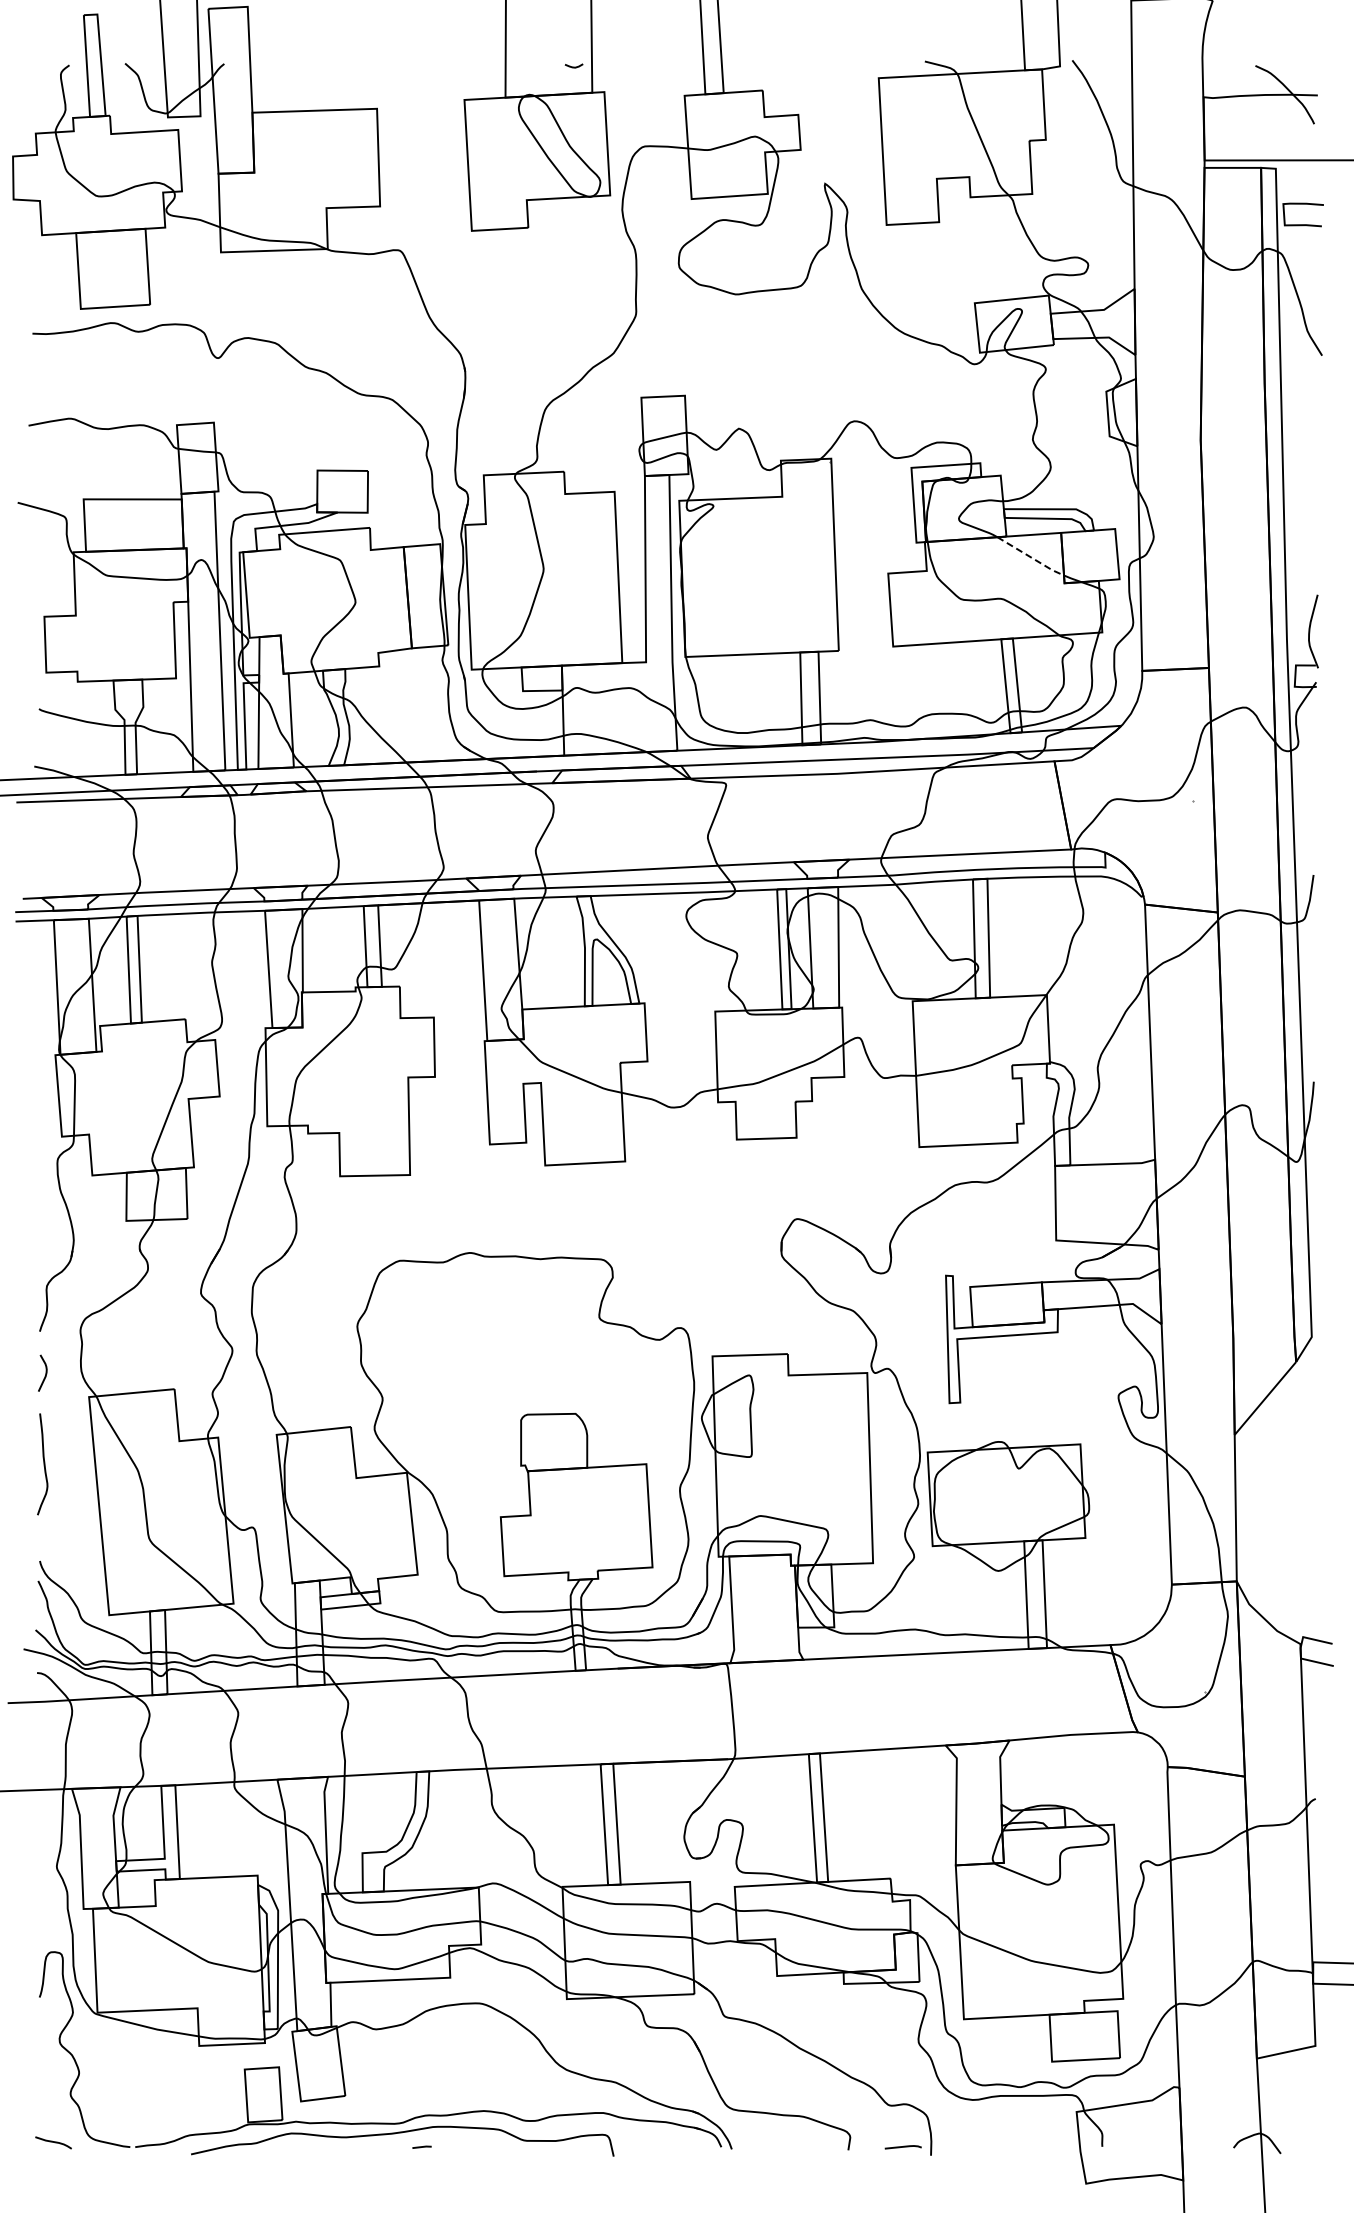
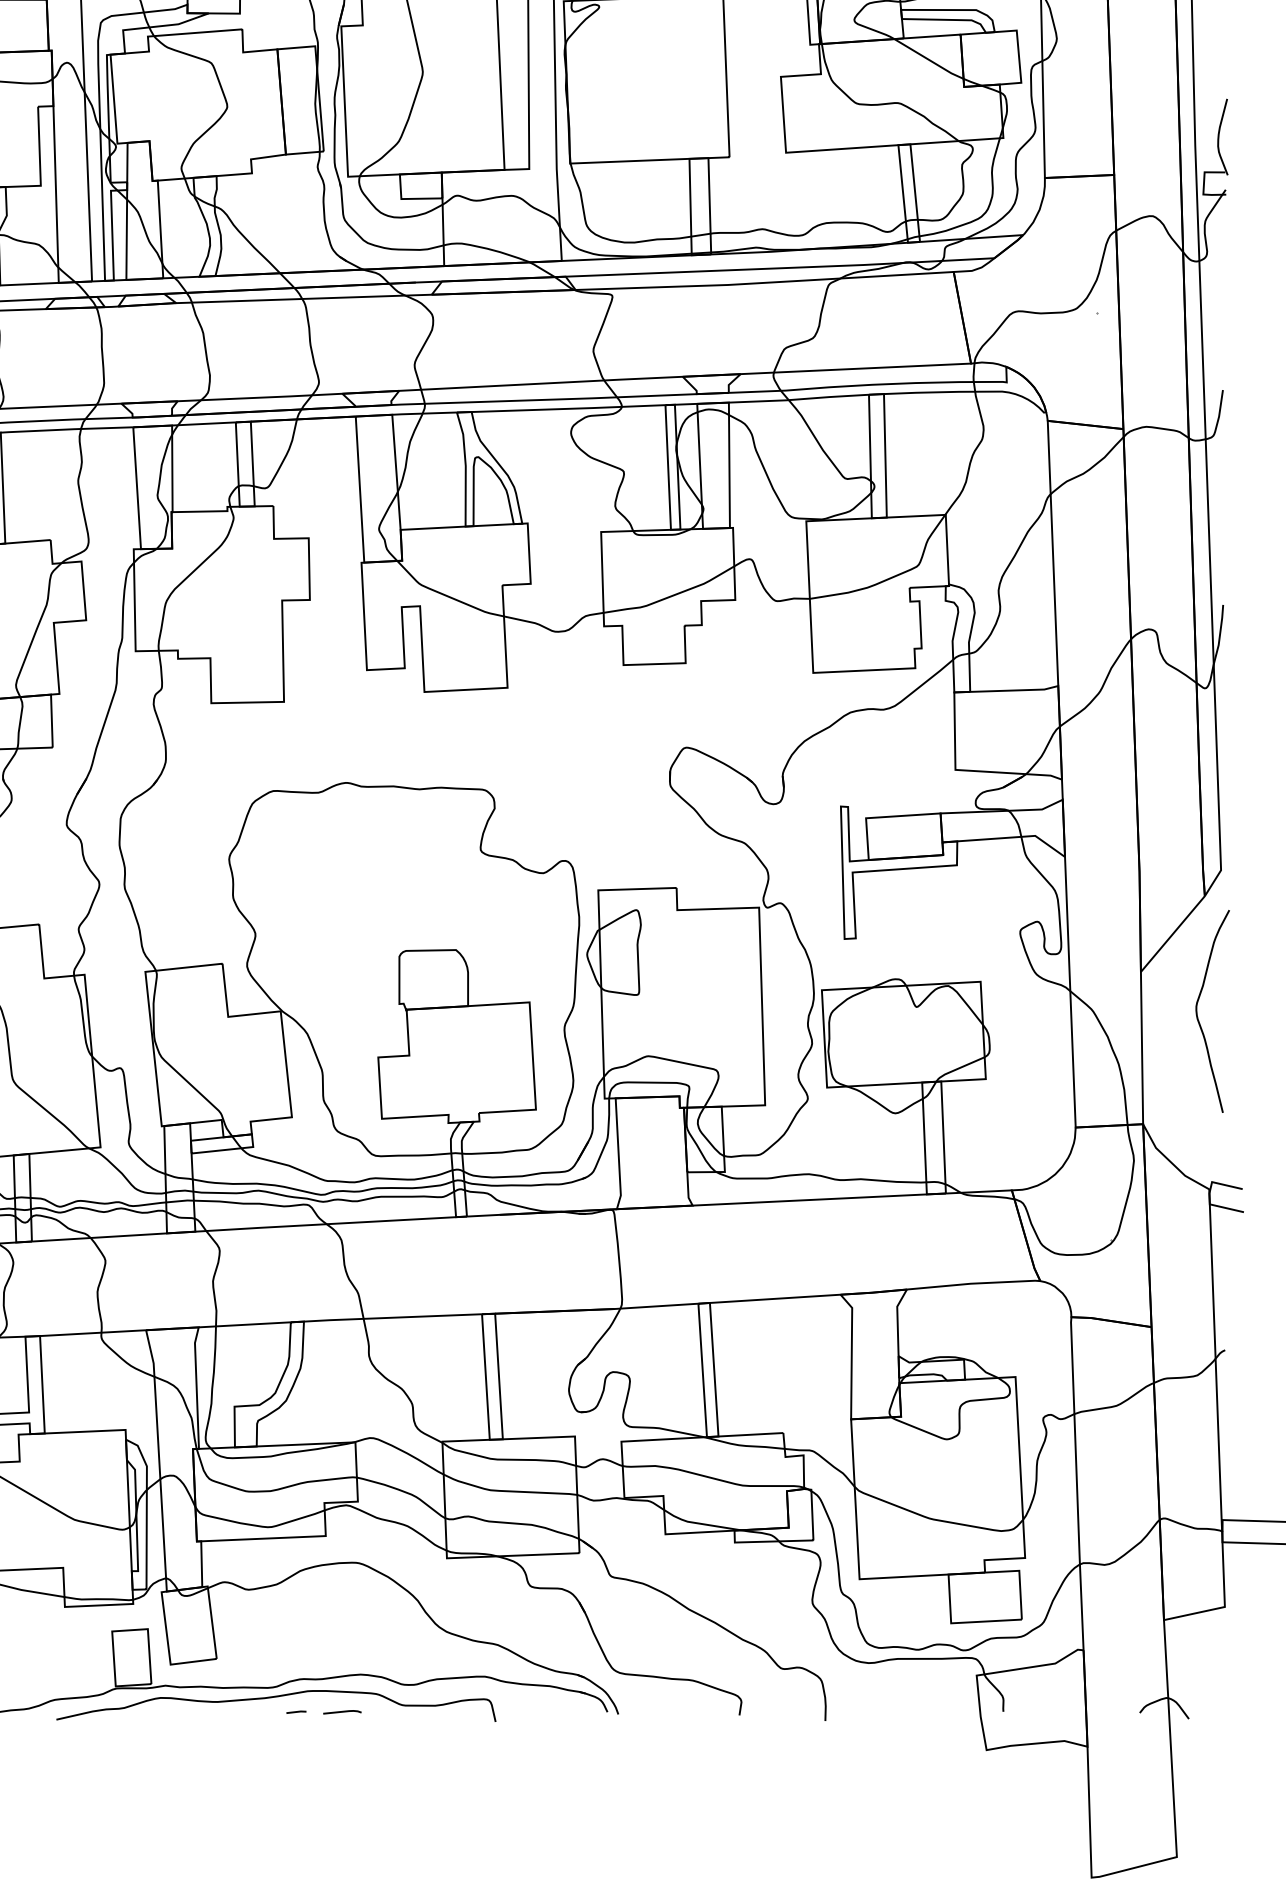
line: (1031, 557) -> (929, 60), dashed -> solid
curve: (1289, 1473) -> (1197, 1012), added
line: (902, 2147) -> (341, 1712), moved

